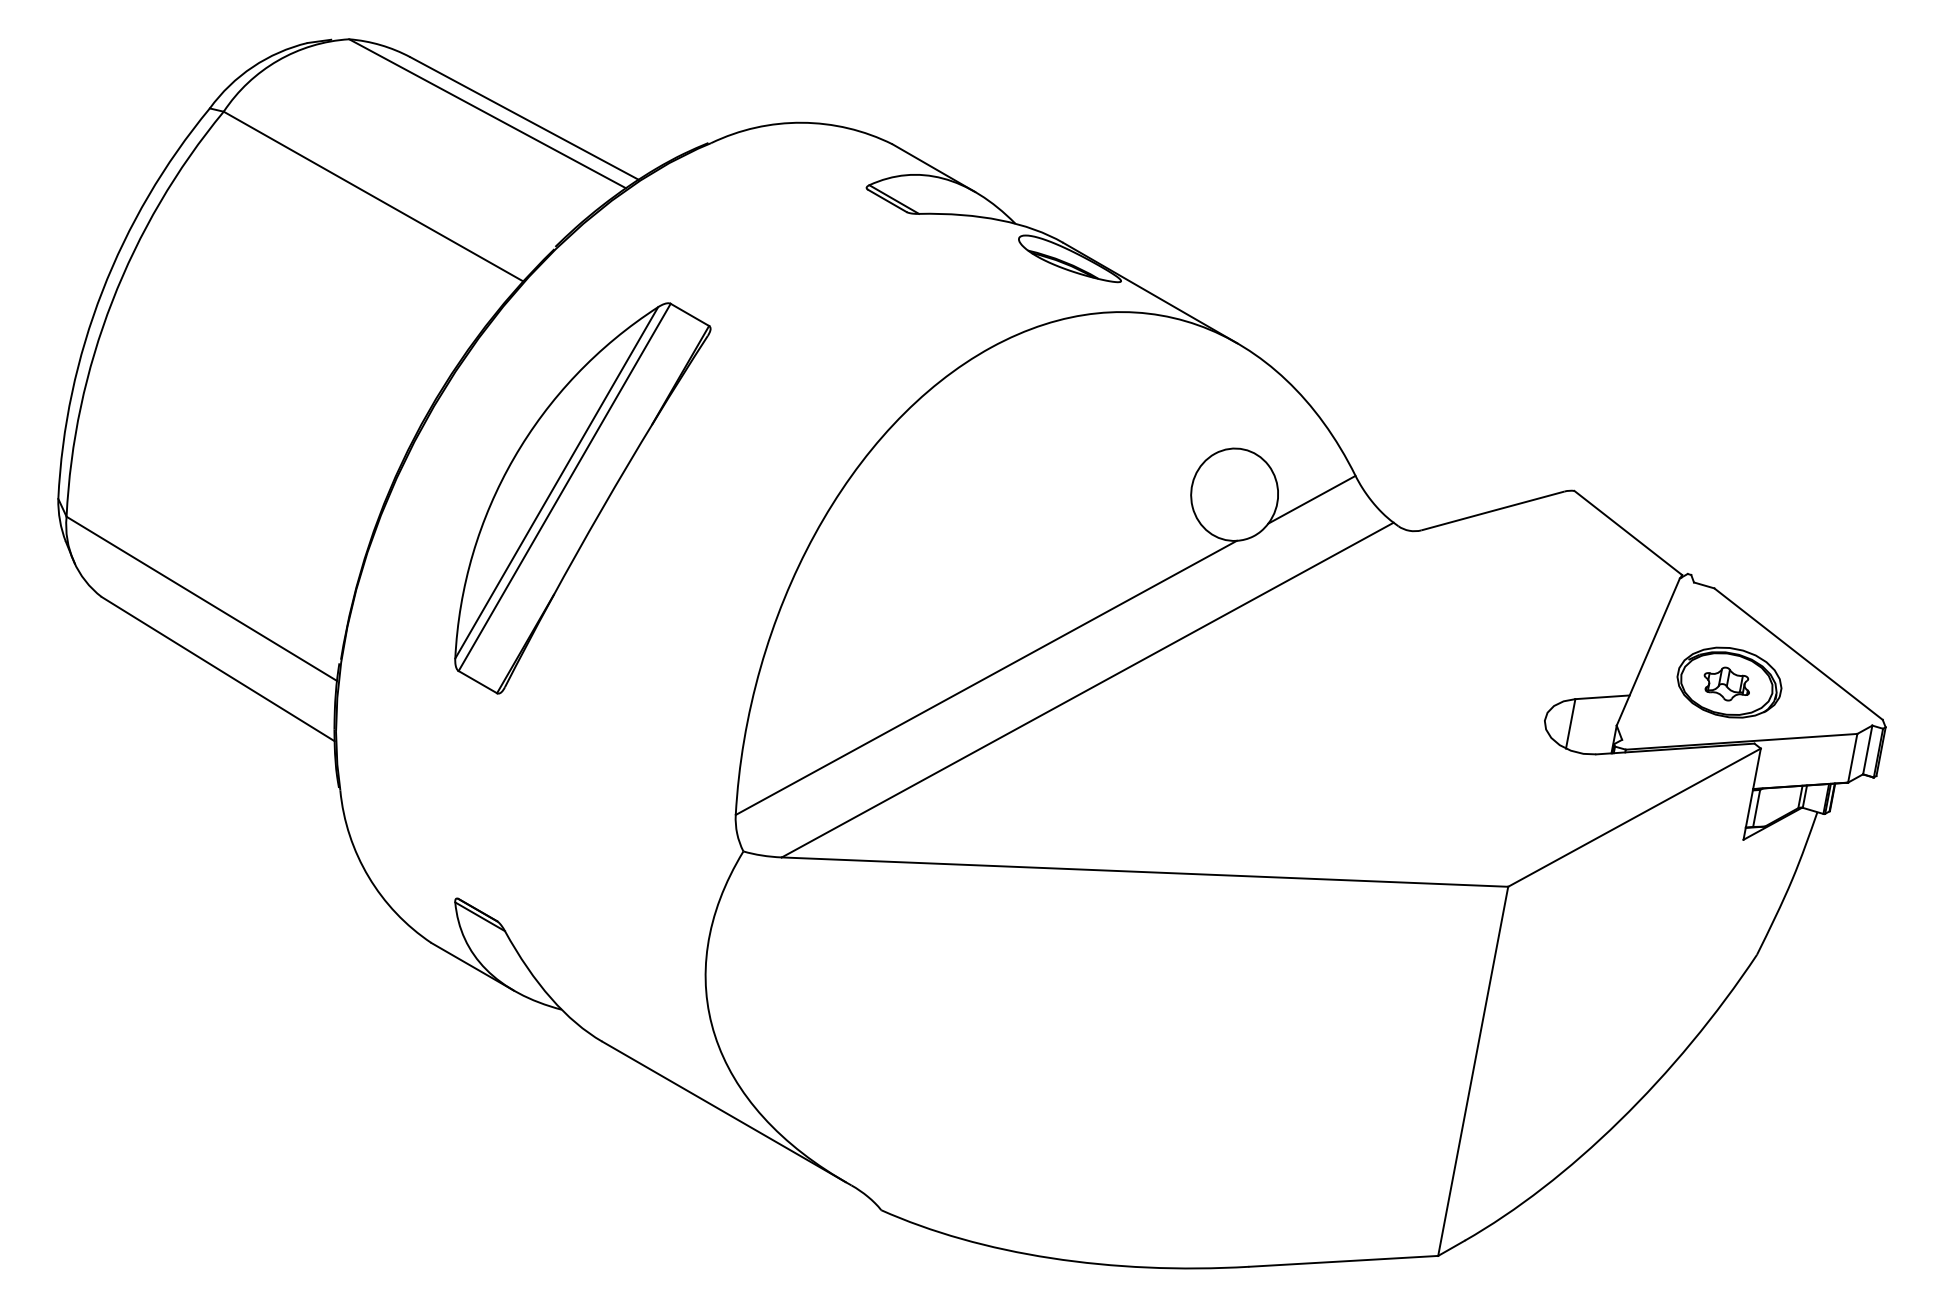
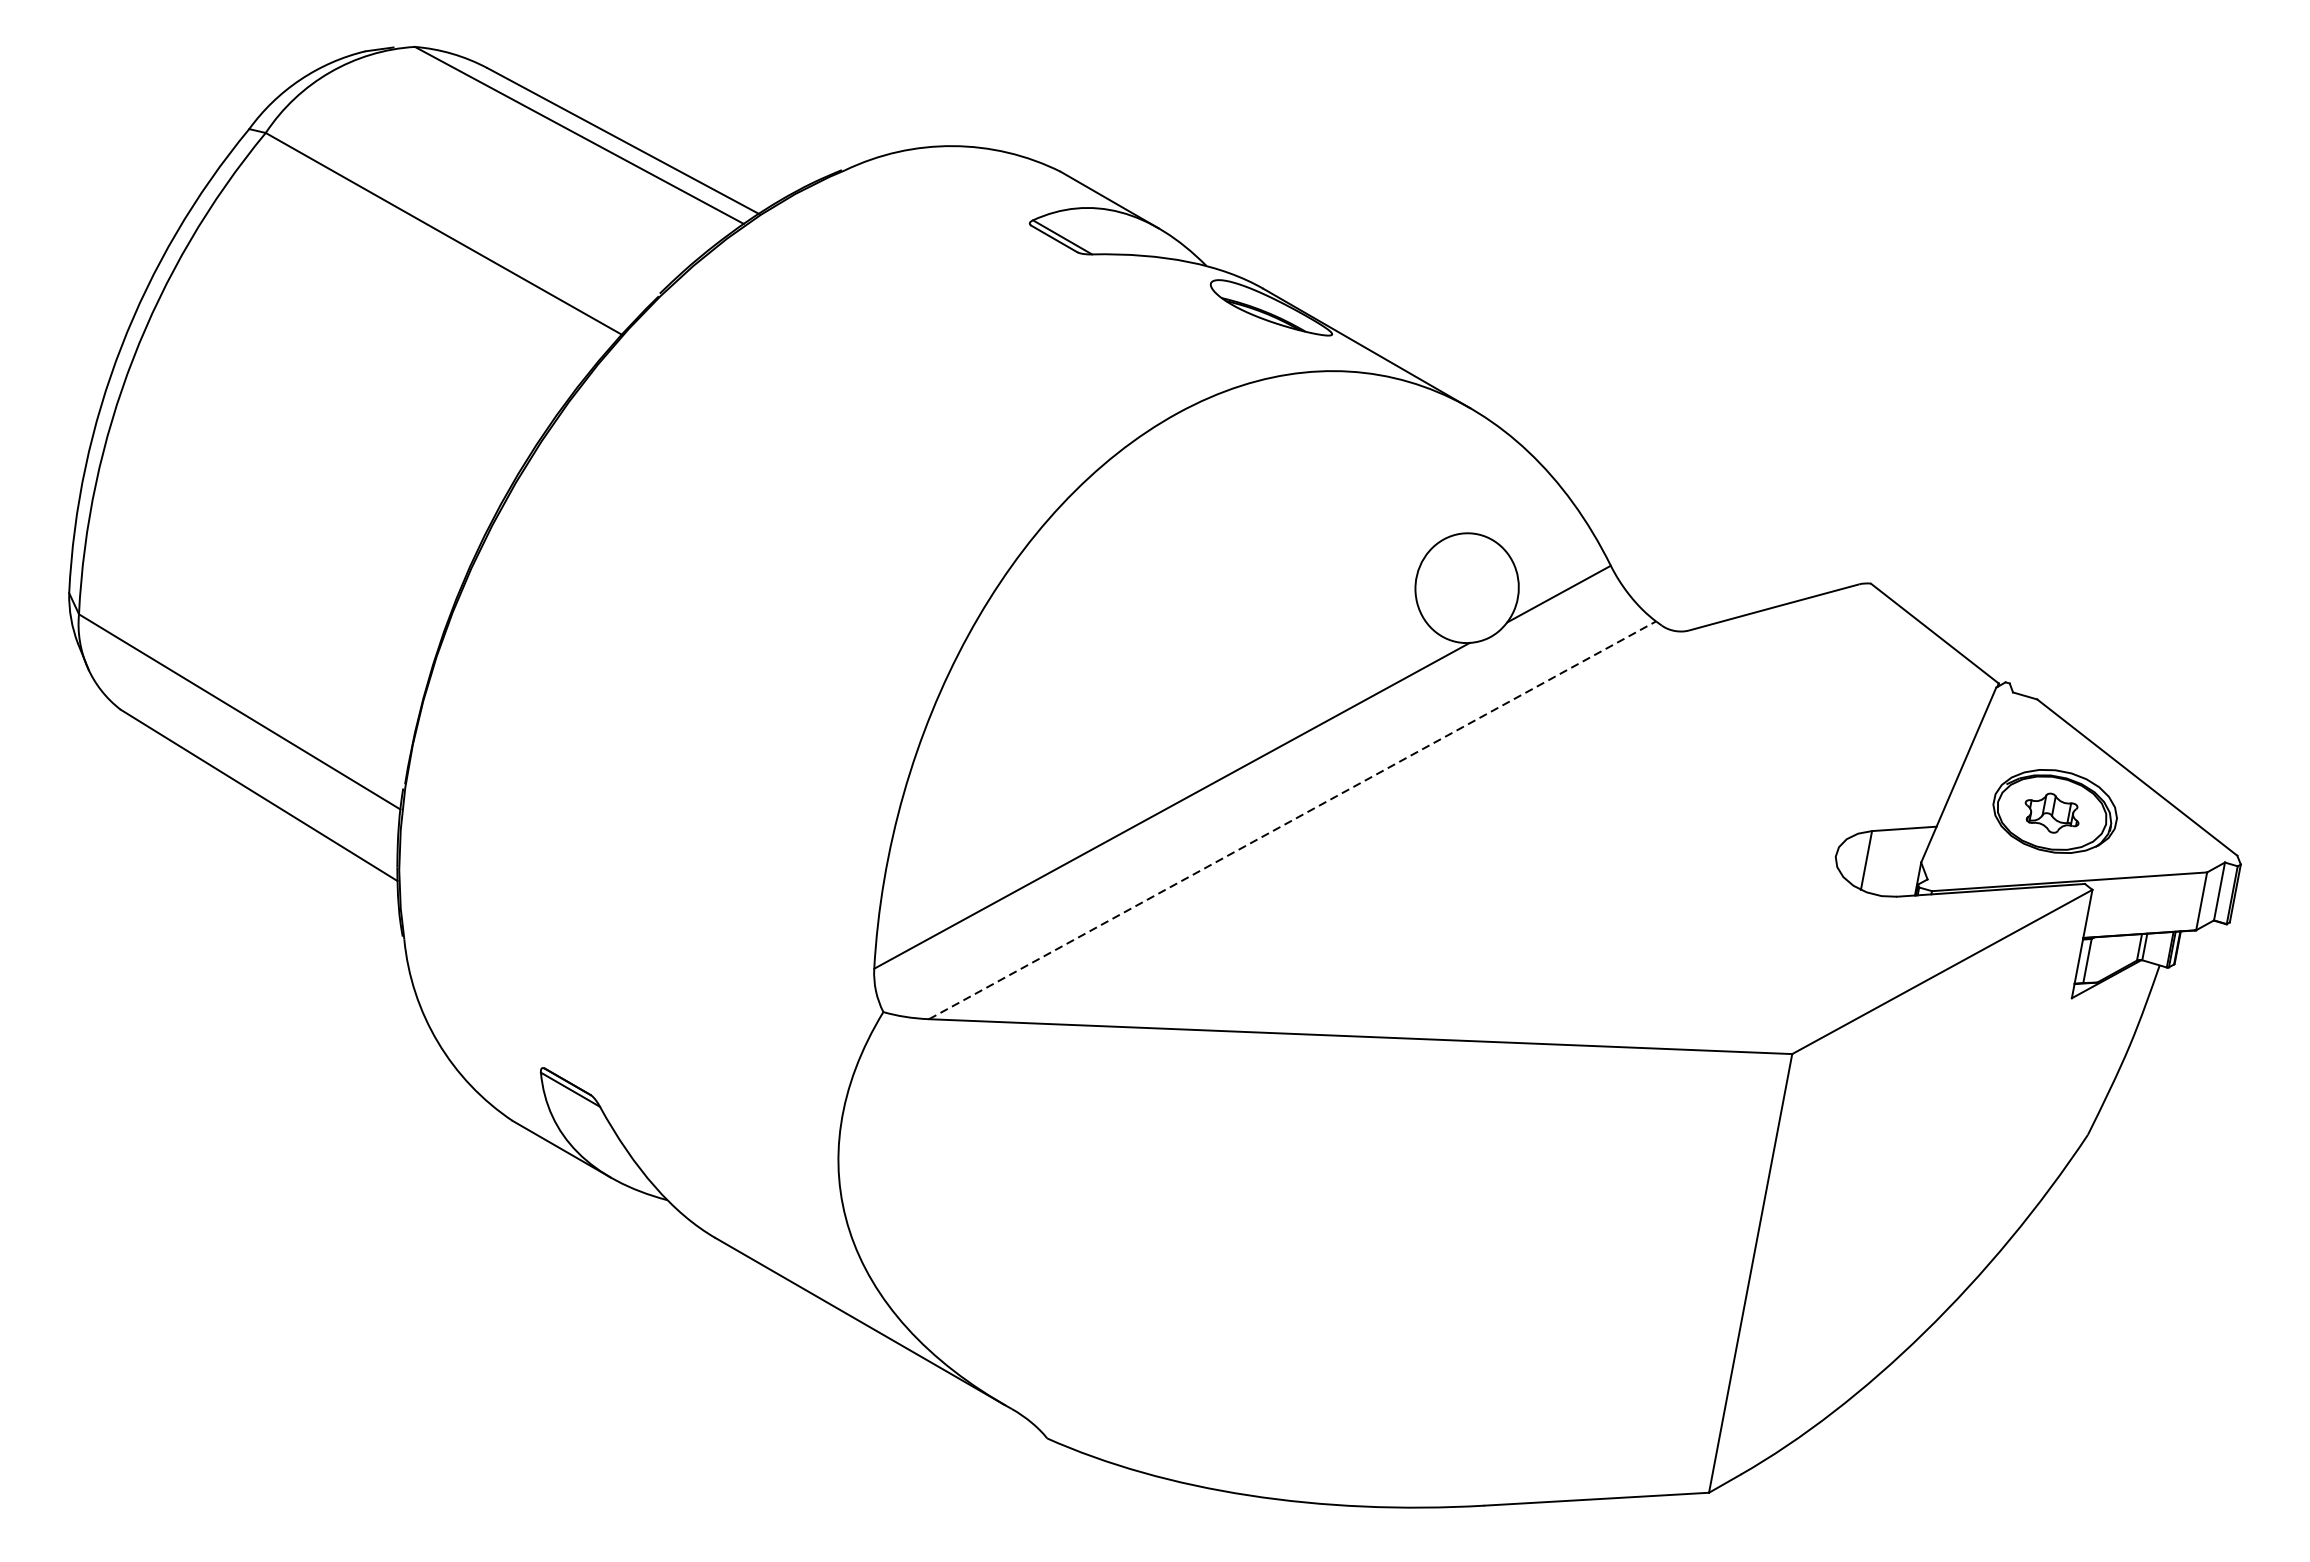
part: (582, 498) -> (692, 592), removed
line: (1087, 690) -> (1292, 820), solid -> dashed

